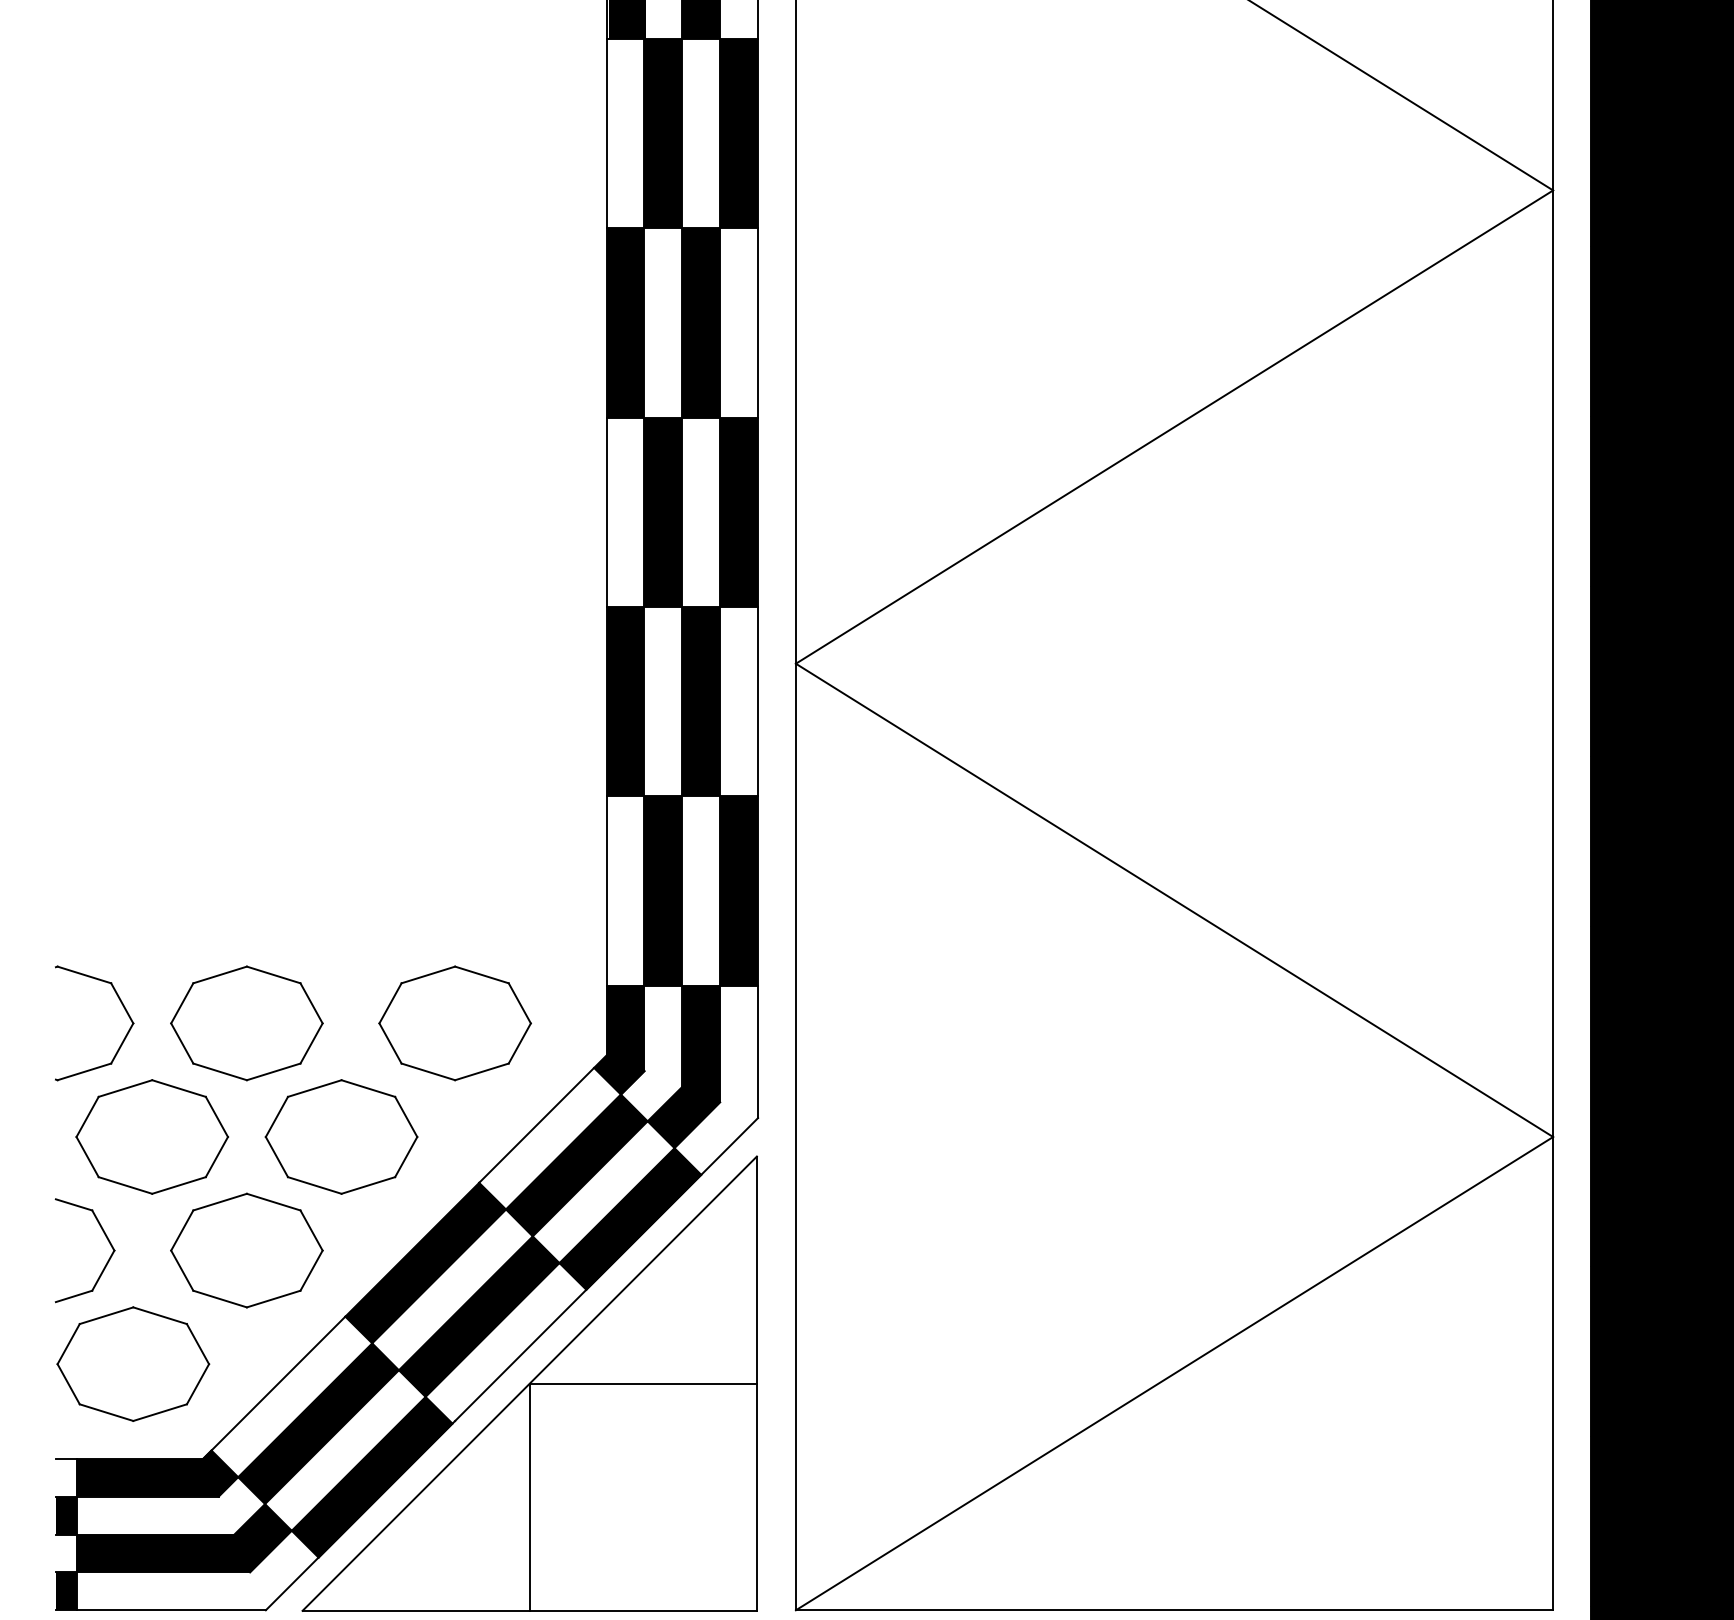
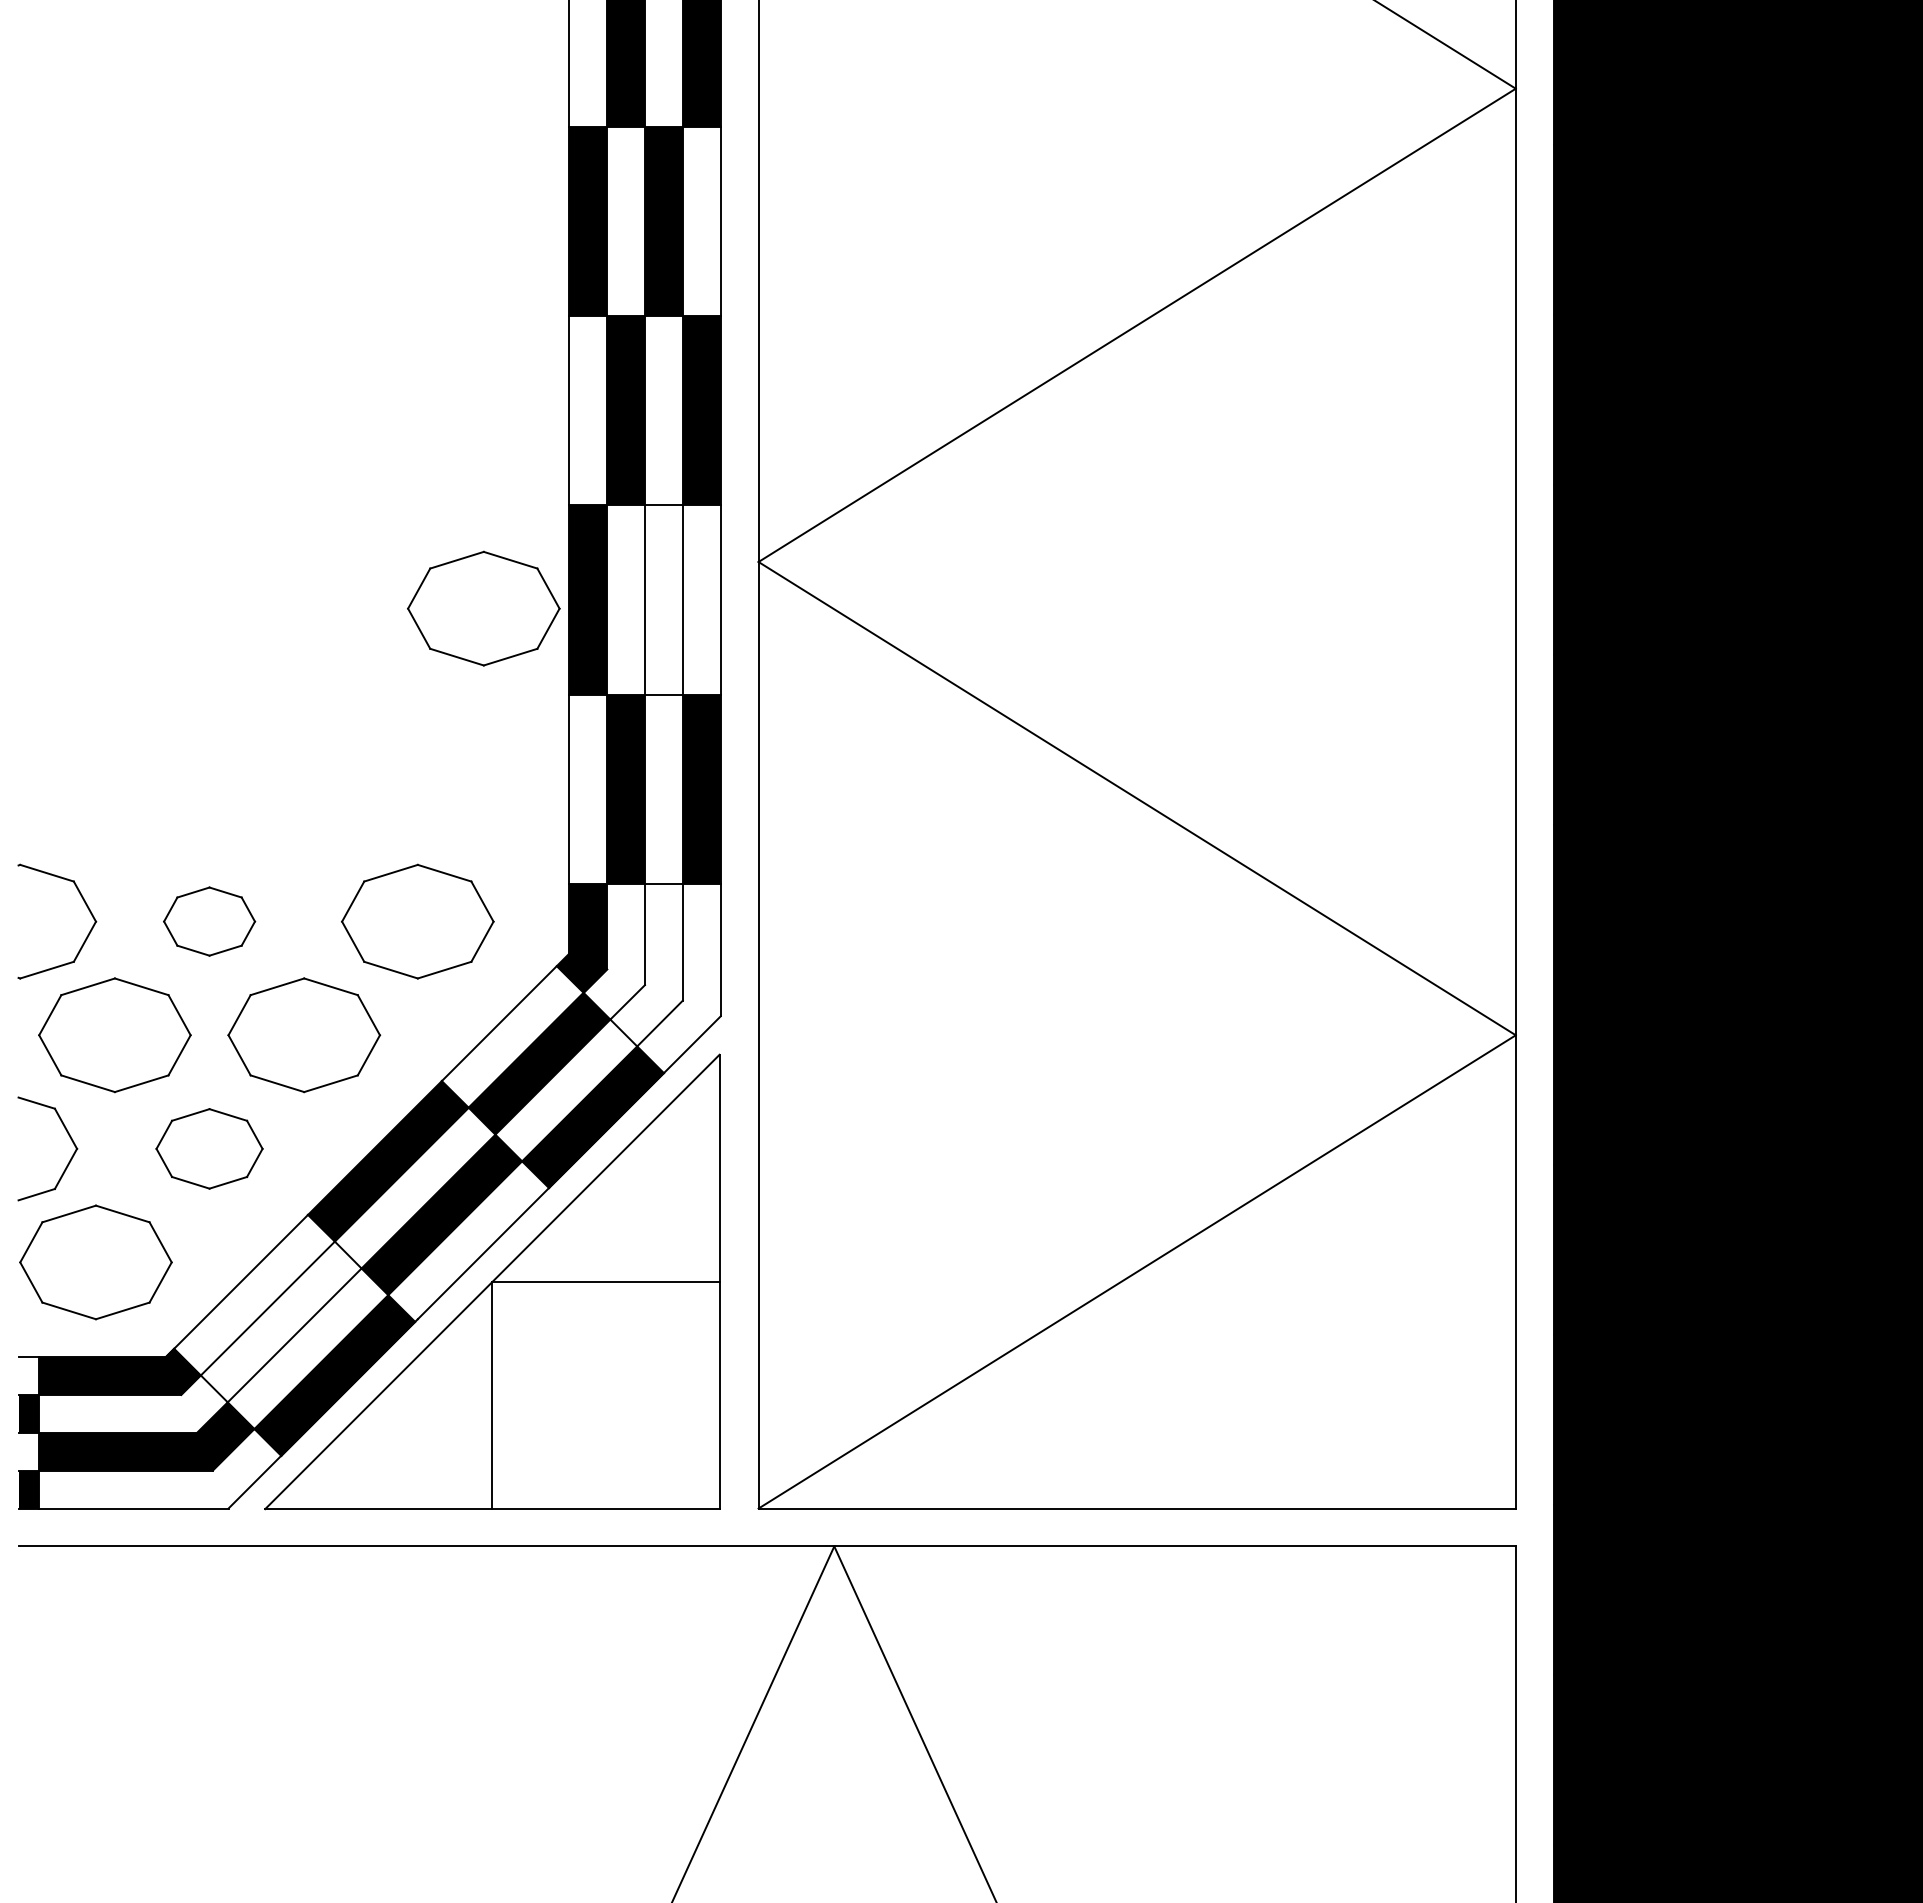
fill: (700, 701) -> (663, 599), removed
part: (520, 710) -> (483, 608), added
part: (246, 1023) -> (209, 921), size x0.6
fill: (683, 1066) -> (646, 964), removed
part: (246, 1250) -> (209, 1148), size x0.7
fill: (317, 1423) -> (280, 1321), removed

